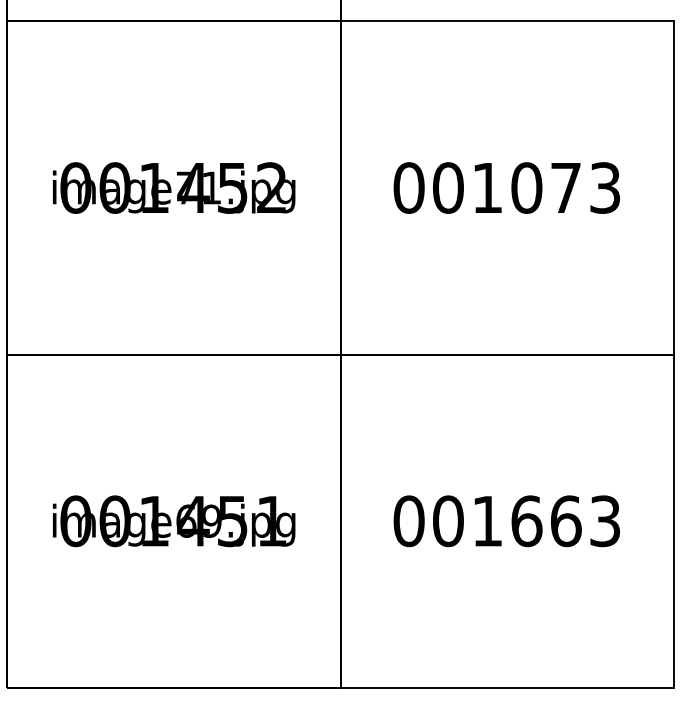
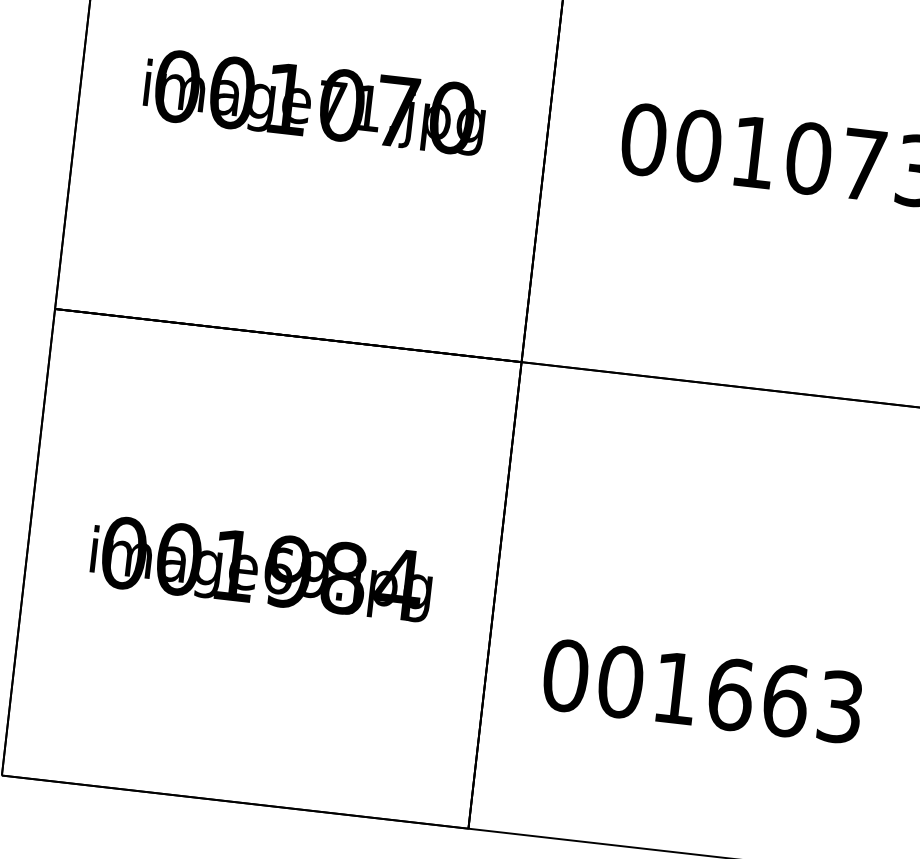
text: (232, 187) -> (396, 110), 001452 -> 001070
text: (232, 521) -> (343, 578), 001451 -> 001984
text: (506, 521) -> (702, 691), moved

